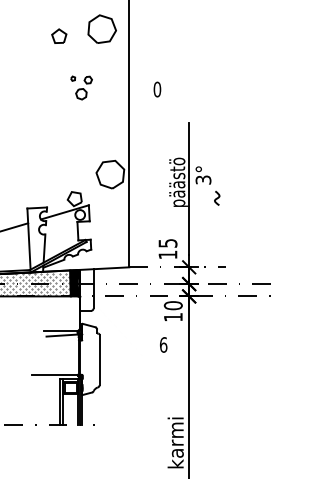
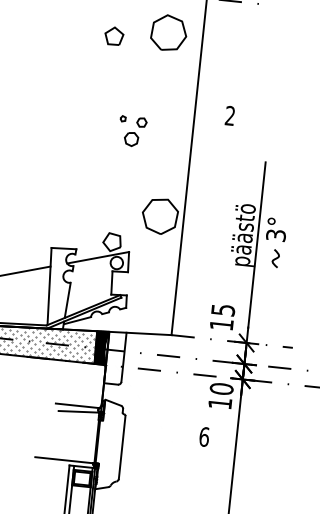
part: (81, 87) -> (132, 130), moved
text: (157, 89) -> (230, 115), 0 -> 2
curve: (217, 197) -> (276, 257), moved

